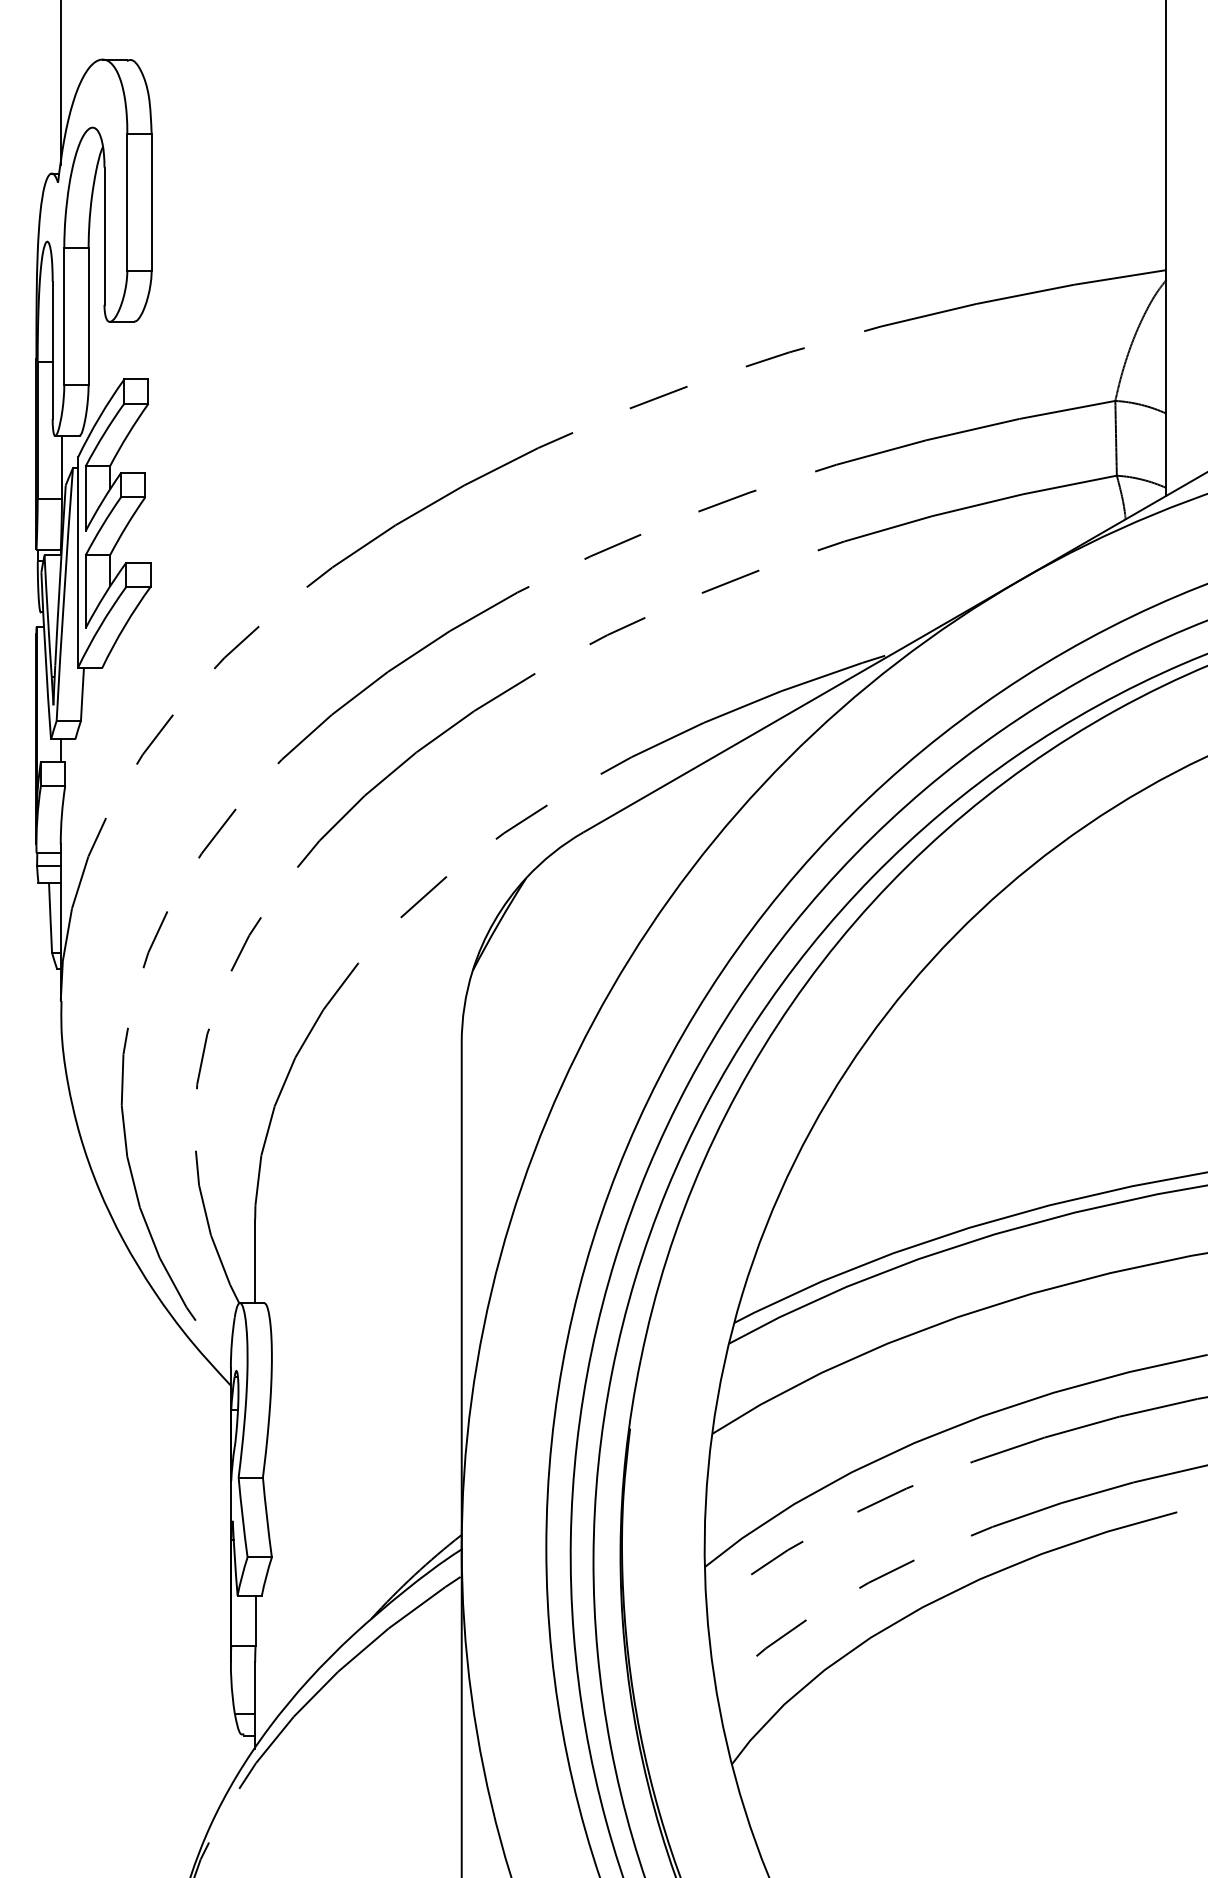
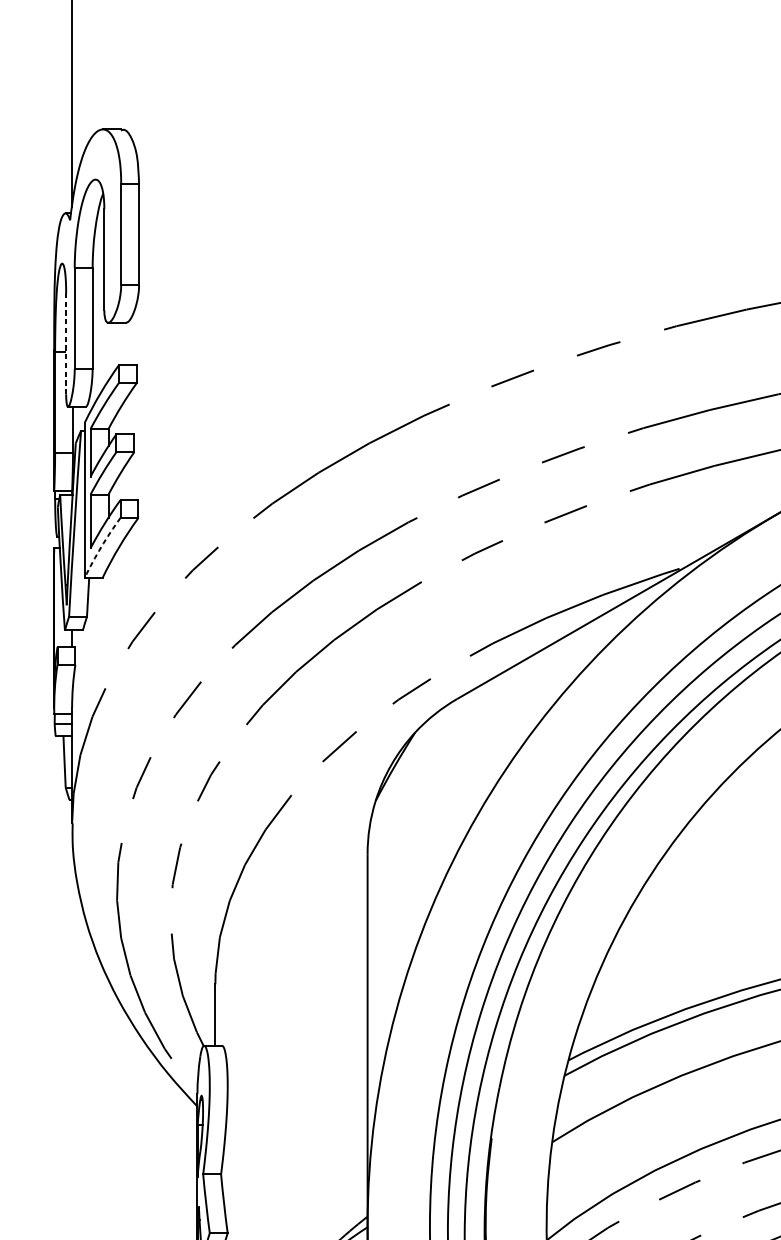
line: (52, 350) -> (66, 343), solid -> dashed
arc: (100, 626) -> (101, 547), solid -> dashed

